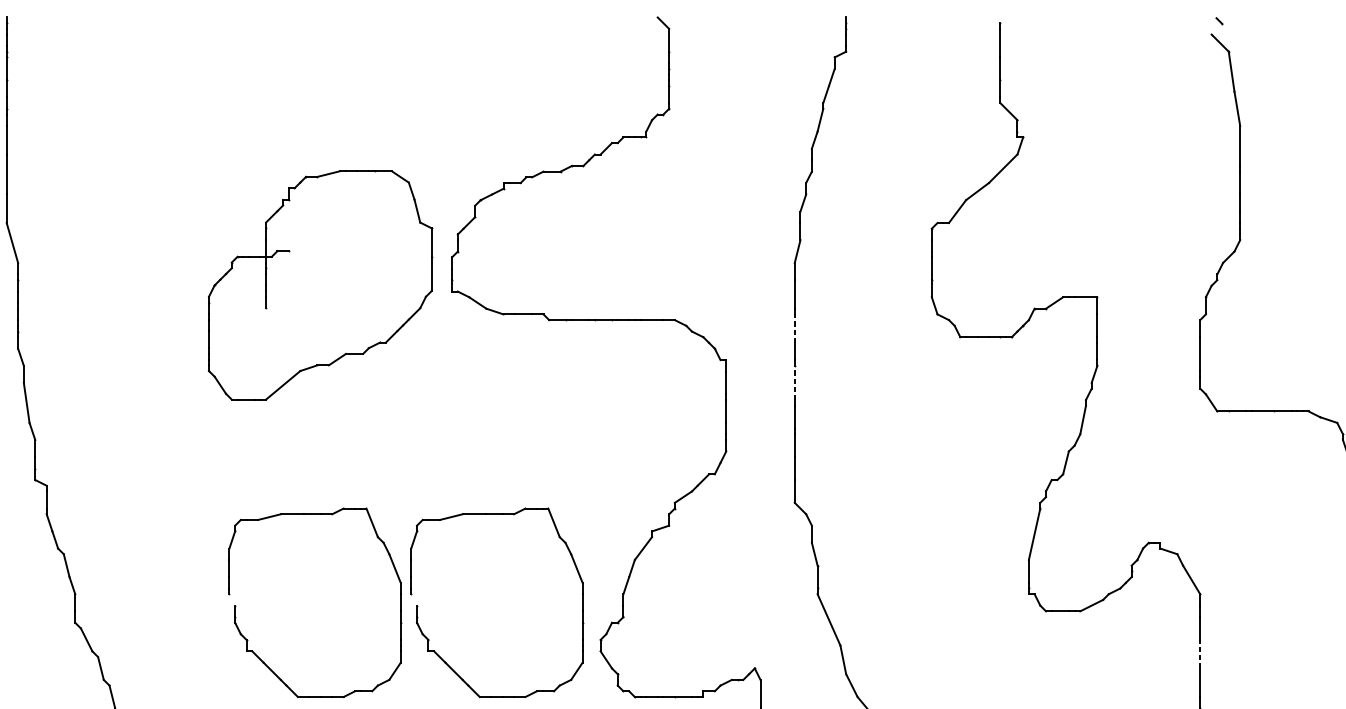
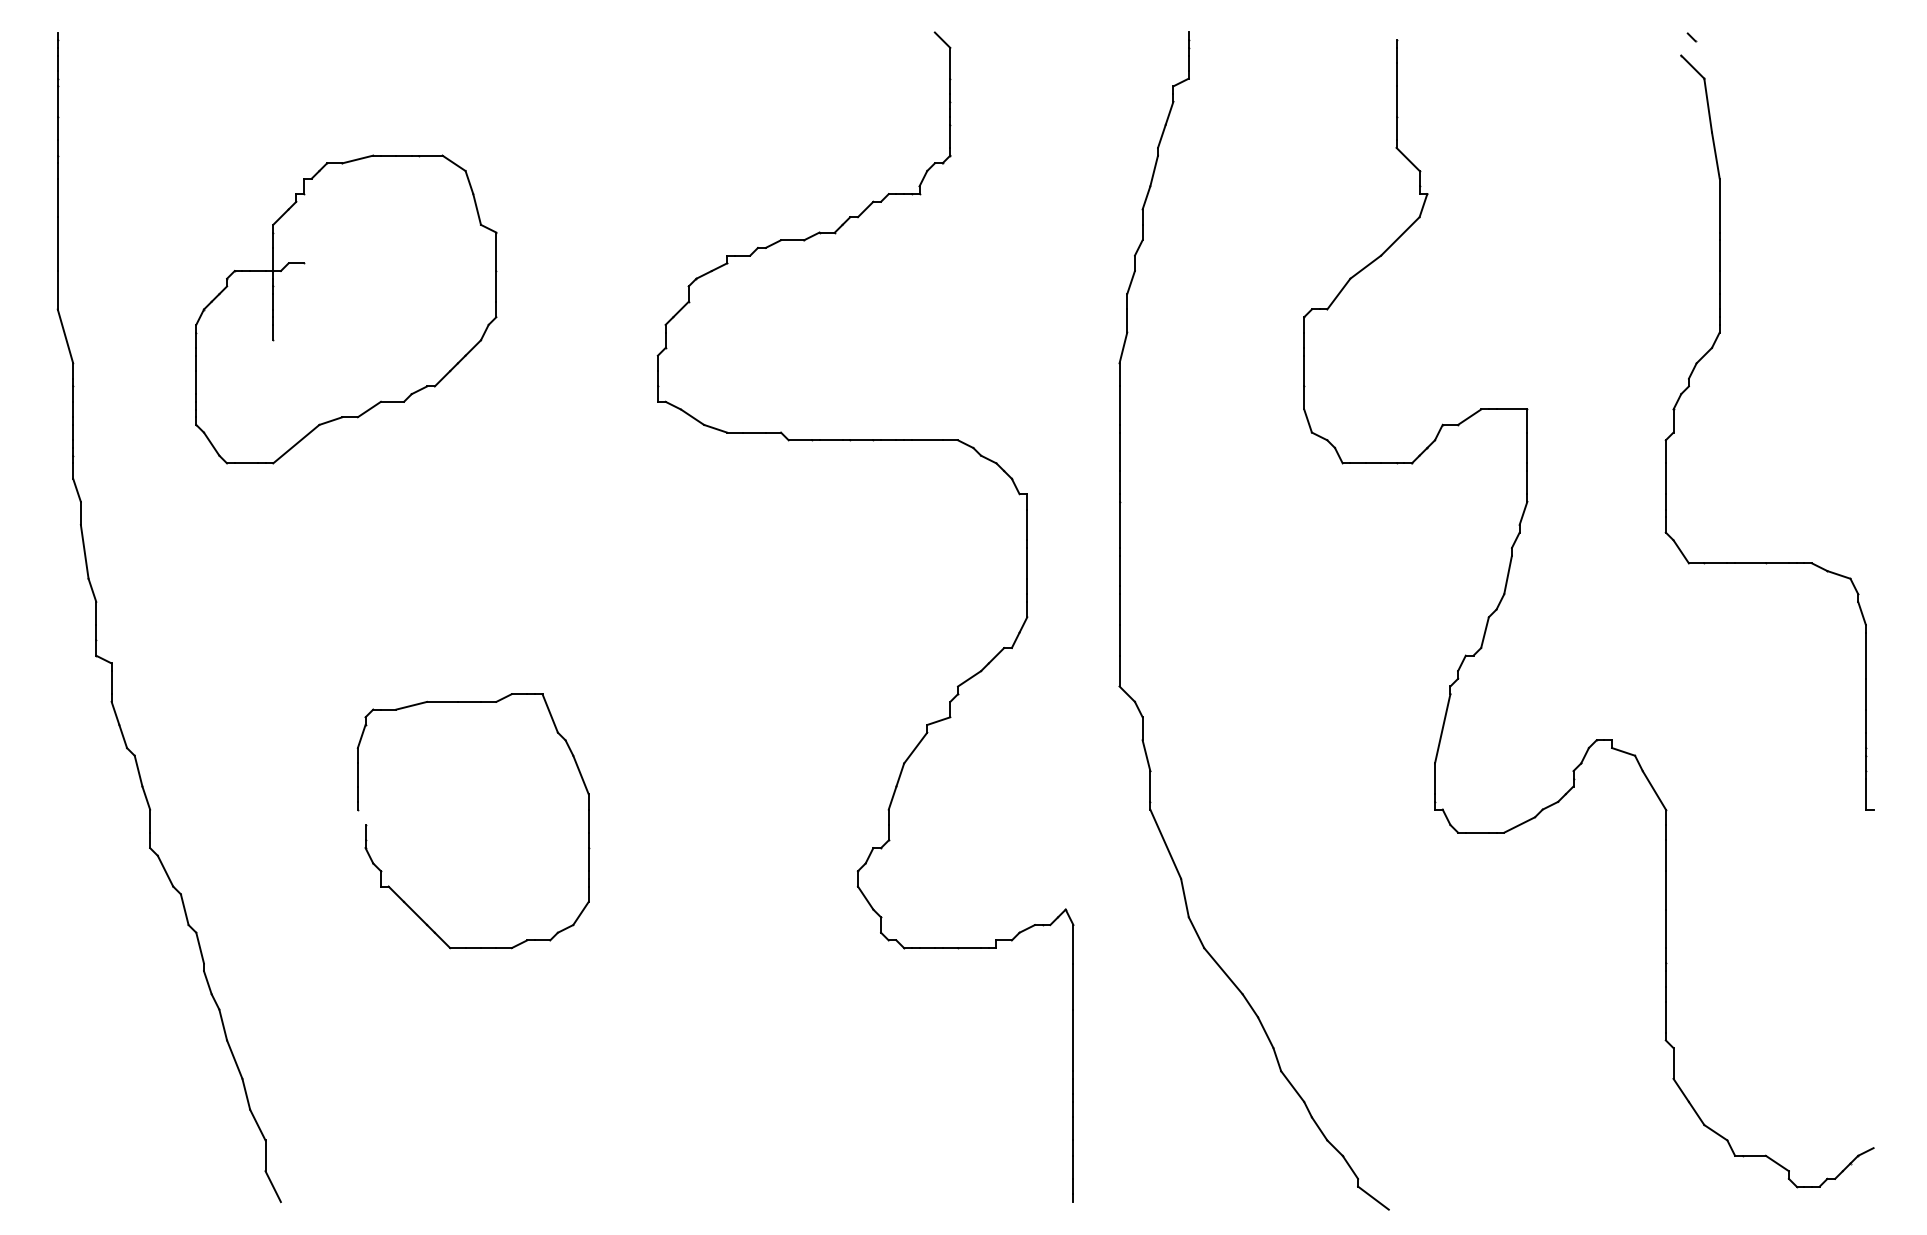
part: (320, 285) -> (346, 309), moved
line: (794, 328) -> (1119, 451), dashed -> solid
line: (794, 382) -> (1119, 524), dashed -> solid
part: (429, 640) -> (627, 871), removed
line: (1199, 653) -> (1665, 889), dashed -> solid

